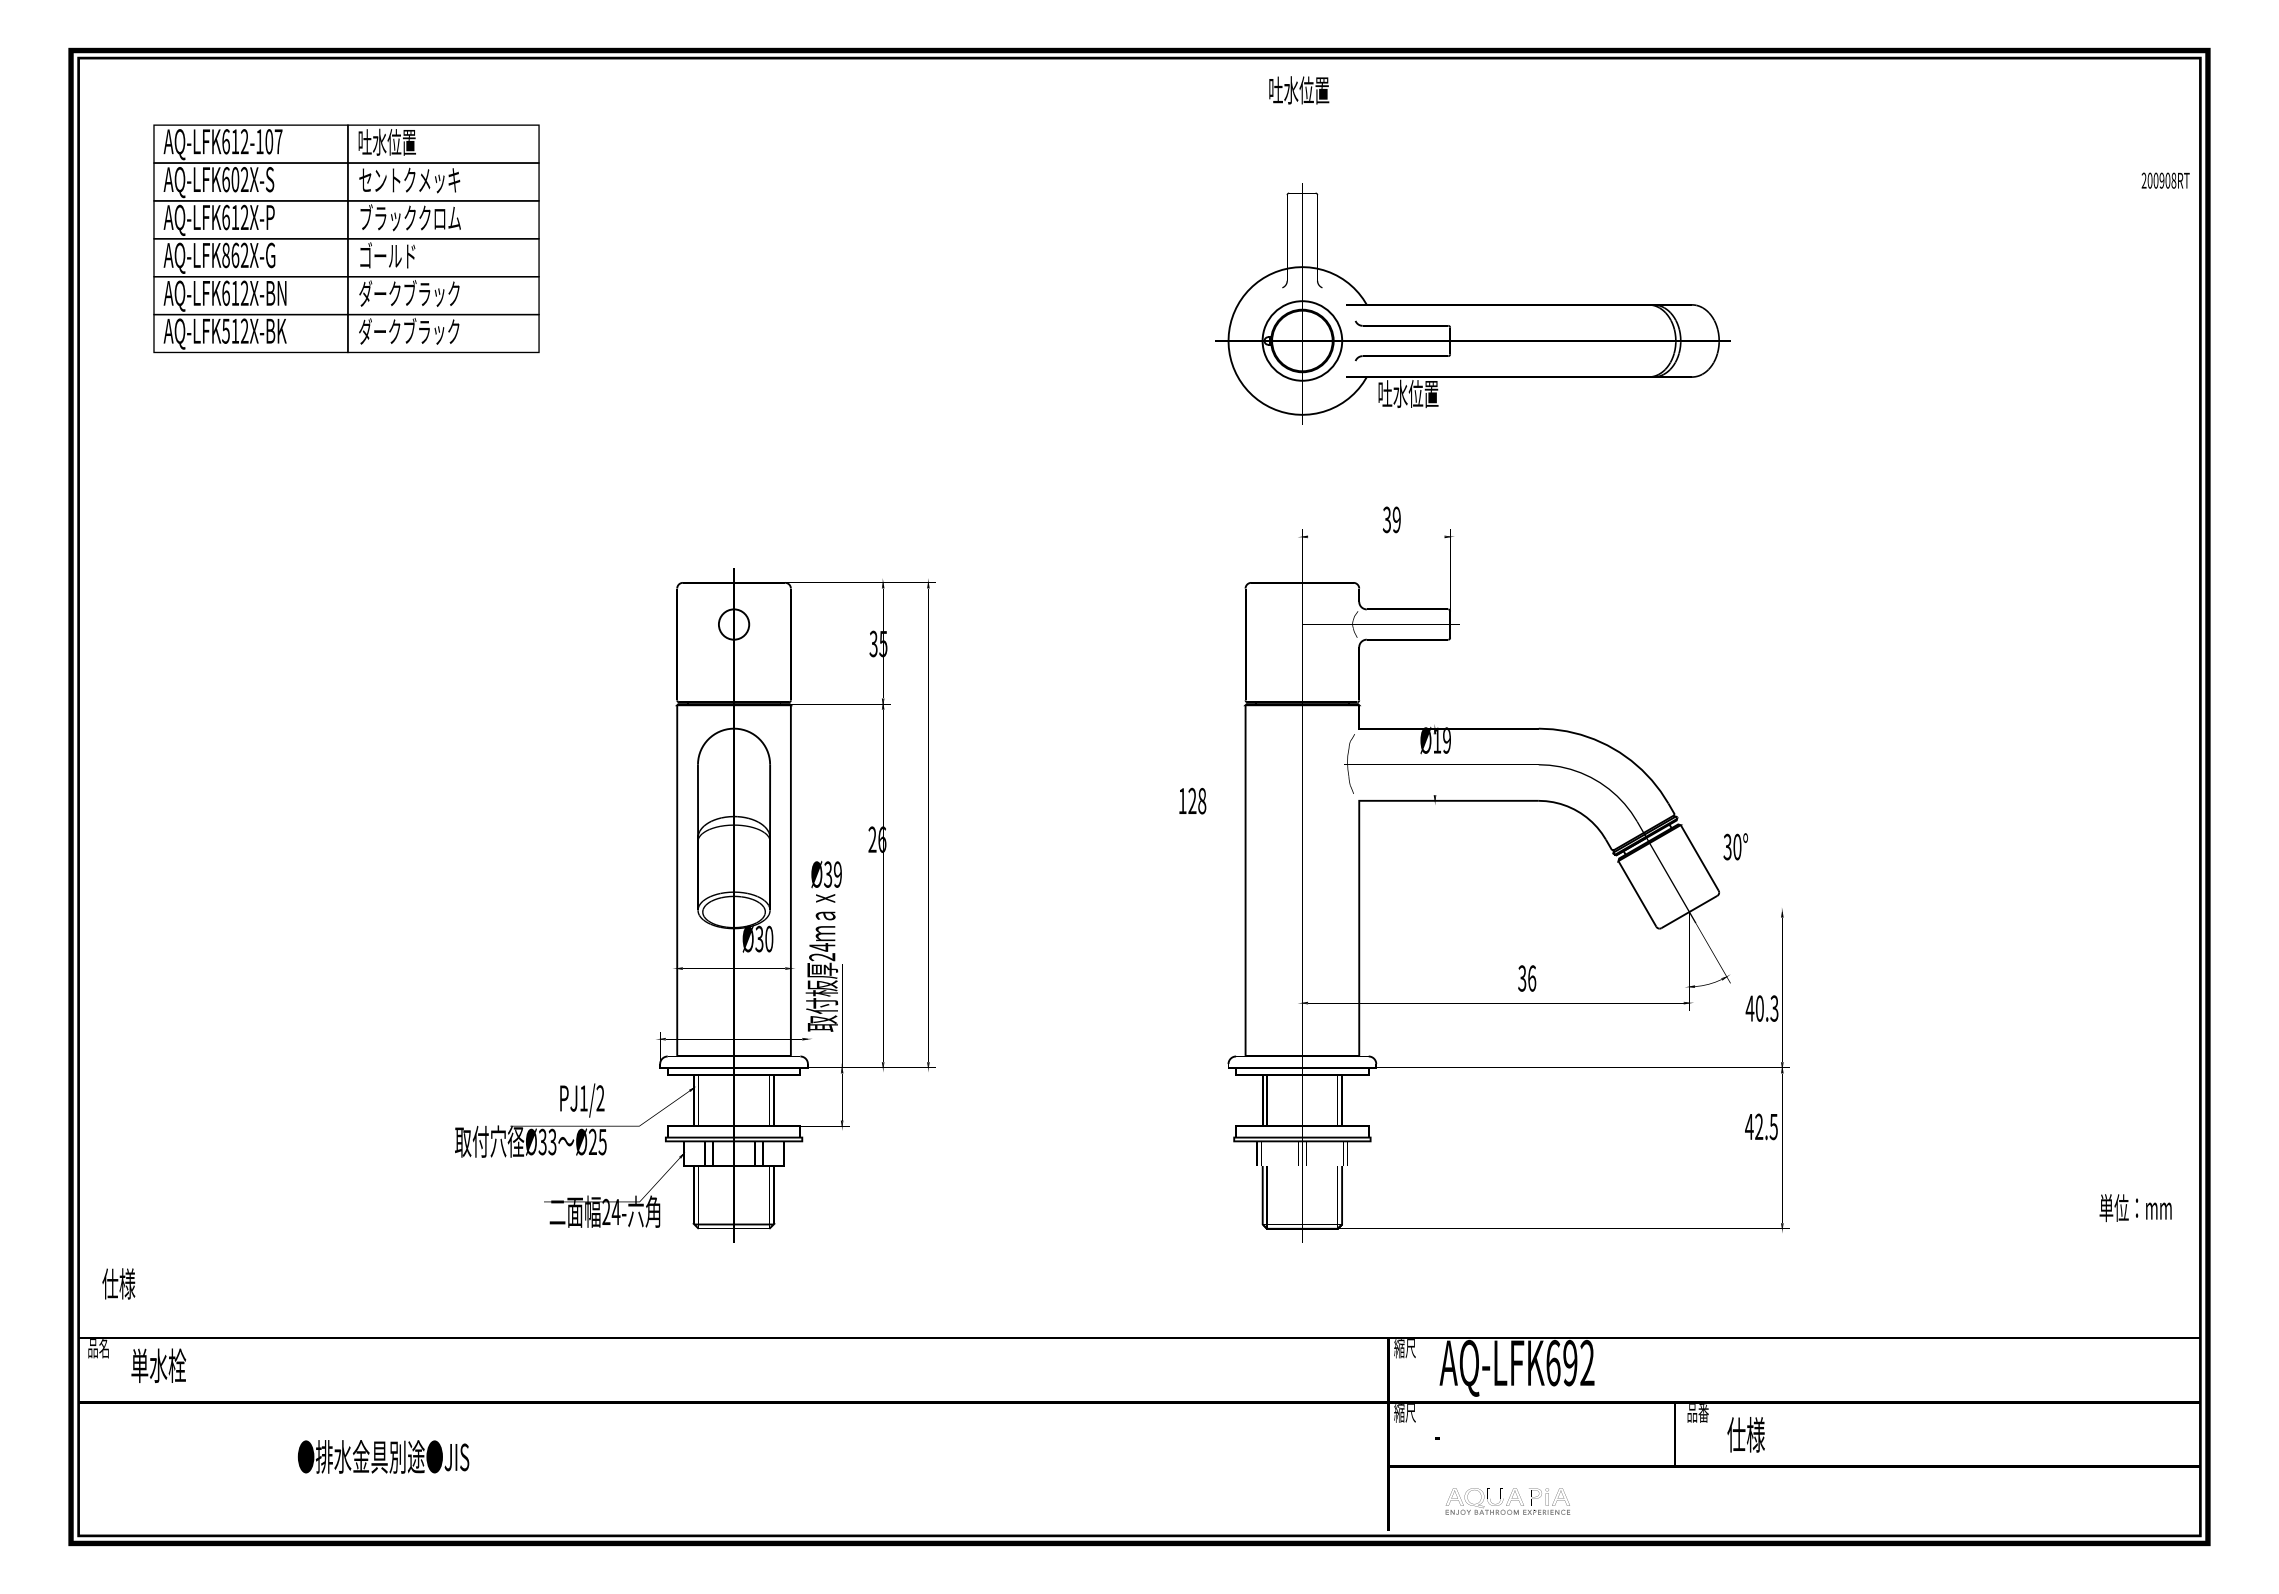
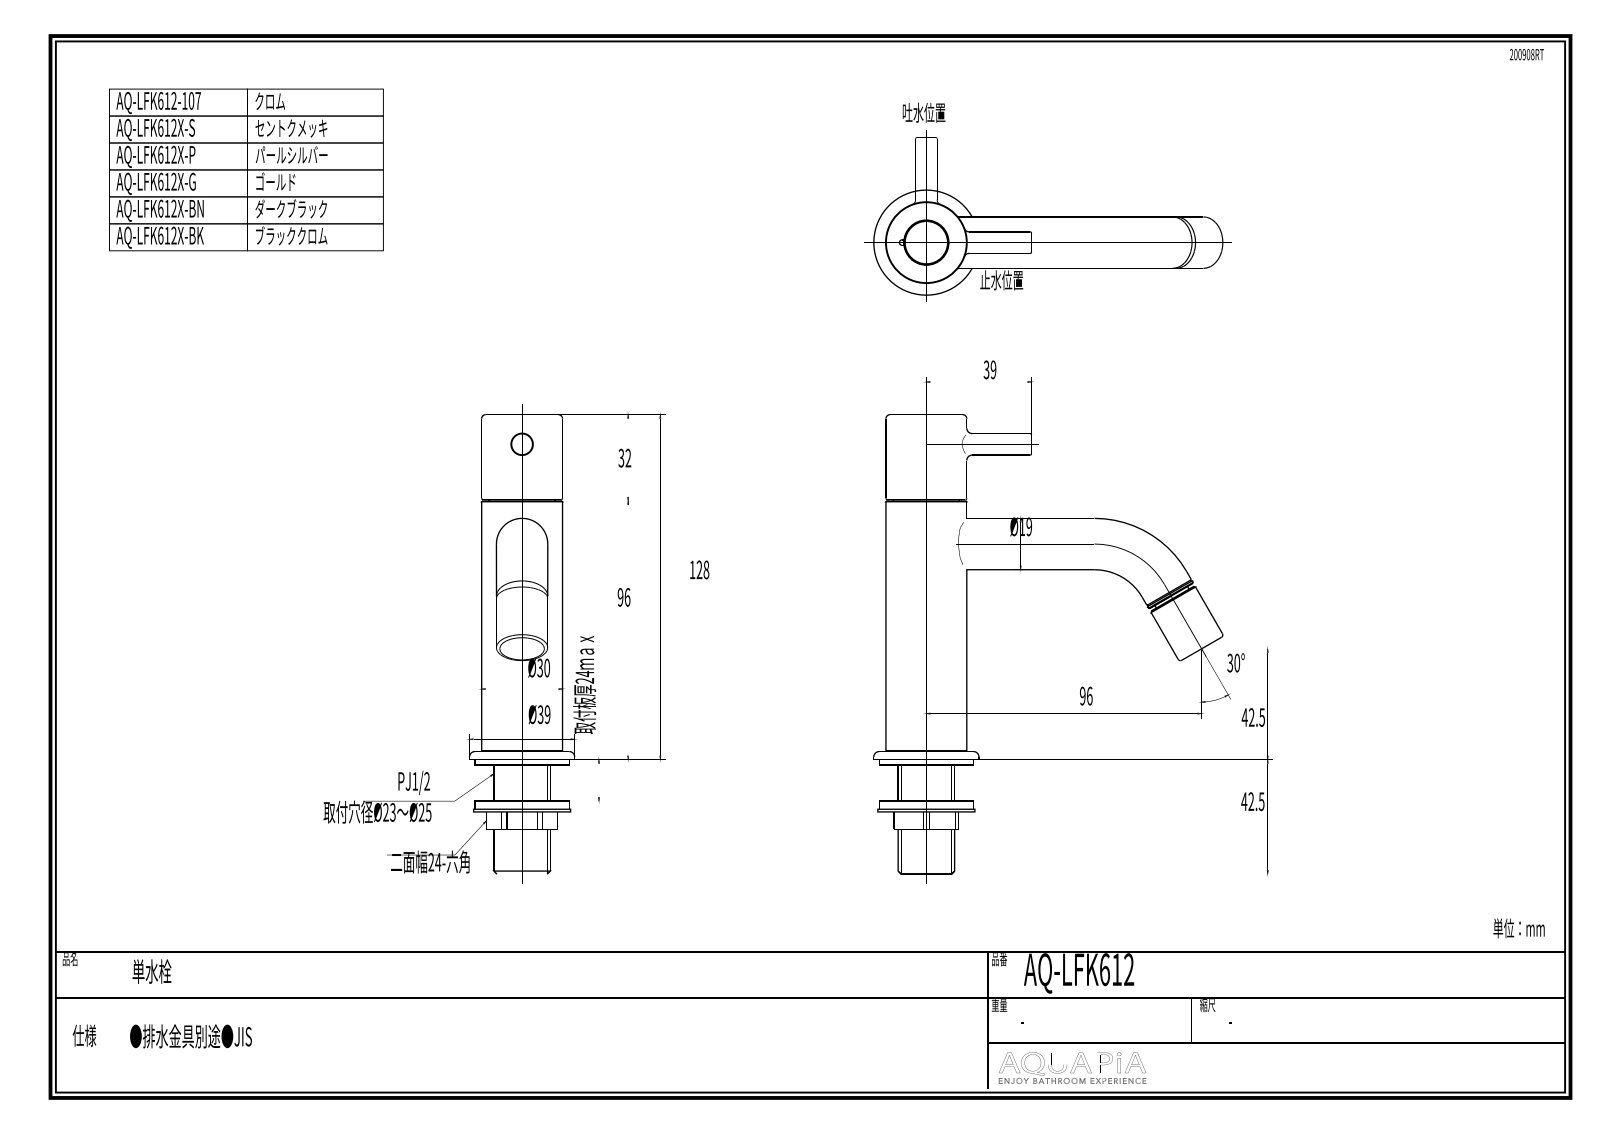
text: (1299, 90) -> (924, 112), moved
text: (386, 141) -> (274, 100), 吐水位置 -> クロム
text: (235, 179) -> (167, 127), AQ-LFK602X-S -> AQ-LFK612X-S
text: (2165, 180) -> (1526, 54), moved
text: (409, 217) -> (291, 154), ブラッククロム -> パールシルバー
text: (230, 255) -> (163, 181), AQ-LFK862X-G -> AQ-LFK612X-G
text: (225, 330) -> (160, 235), AQ-LFK512X-BK -> AQ-LFK612X-BK
text: (409, 331) -> (291, 235), ダークブラック -> ブラッククロム
circle: (1302, 340) -> (926, 242), size x1.43
text: (1385, 392) -> (985, 279), 吐水位置 -> 止水位置
text: (883, 643) -> (628, 457), 35 -> 32
text: (1192, 800) -> (699, 569), moved
text: (872, 839) -> (620, 597), 26 -> 96
text: (1735, 846) -> (1235, 662), moved
text: (826, 874) -> (539, 714), moved
text: (1522, 978) -> (1082, 696), 36 -> 96
text: (1766, 1008) -> (1256, 717), 40.3 -> 42.5
text: (542, 1142) -> (385, 812), Ø33 -> Ø23
text: (2135, 1208) -> (1518, 928), moved
text: (118, 1283) -> (84, 1035), moved
text: (1404, 1348) -> (998, 959), 縮尺 -> 品番
text: (1570, 1362) -> (1117, 969), AQ-LFK692 -> AQ-LFK612
text: (158, 1365) -> (151, 971), moved
text: (1404, 1413) -> (998, 1005), 縮尺 -> 重量
text: (1697, 1413) -> (1207, 1005), 品番 -> 縮尺
text: (1745, 1434) -> (1241, 1020), 仕様 -> -
text: (383, 1456) -> (190, 1036), moved
part: (1507, 1501) -> (1072, 1068), size x1.67

